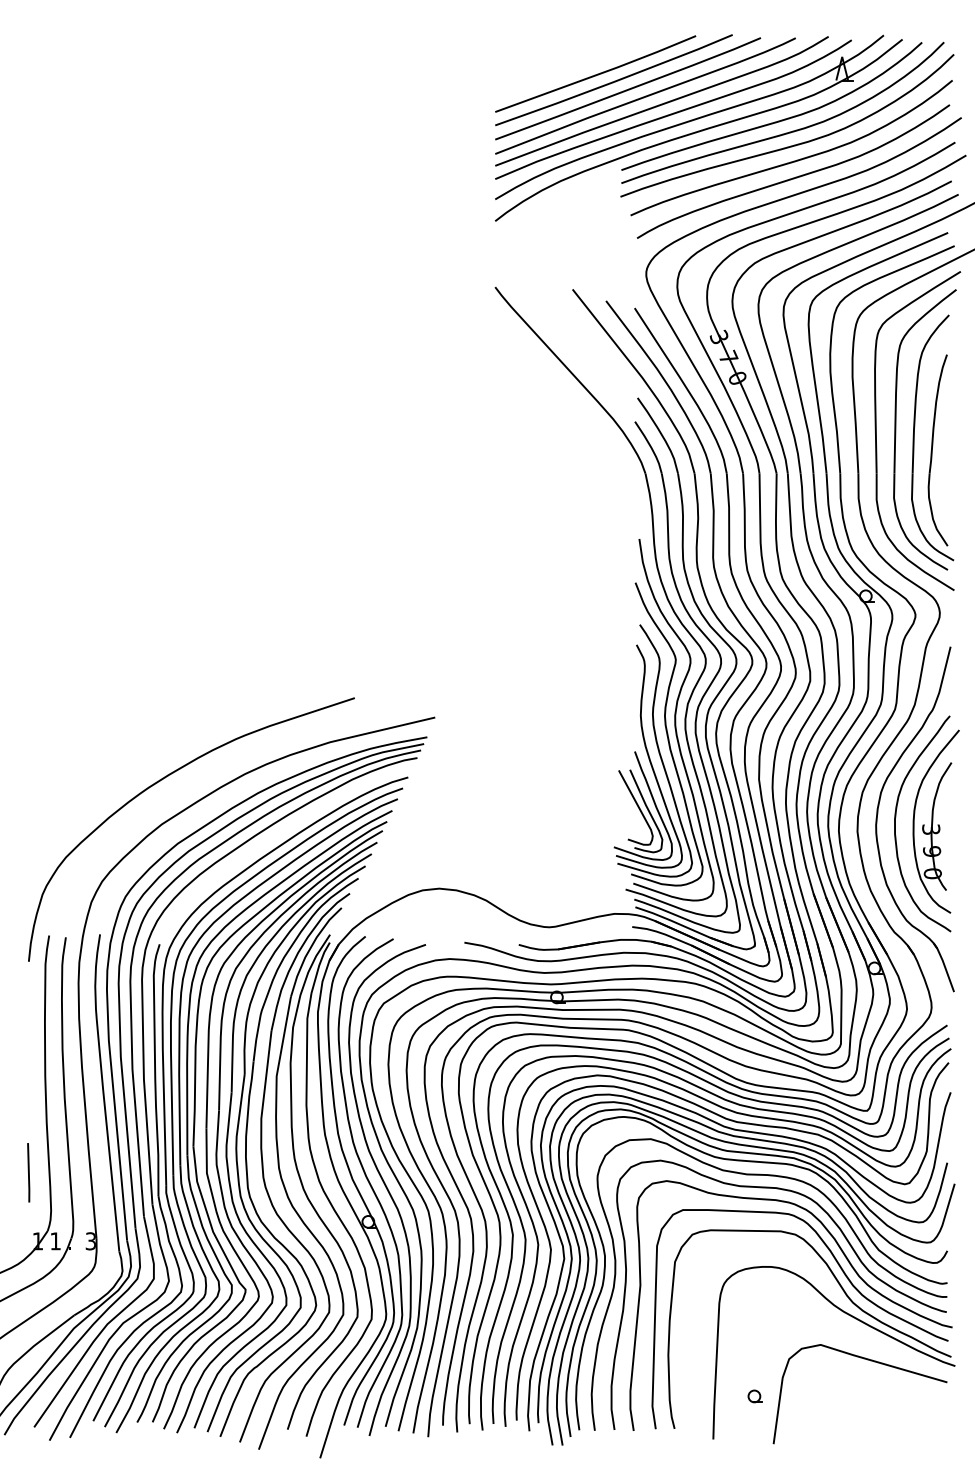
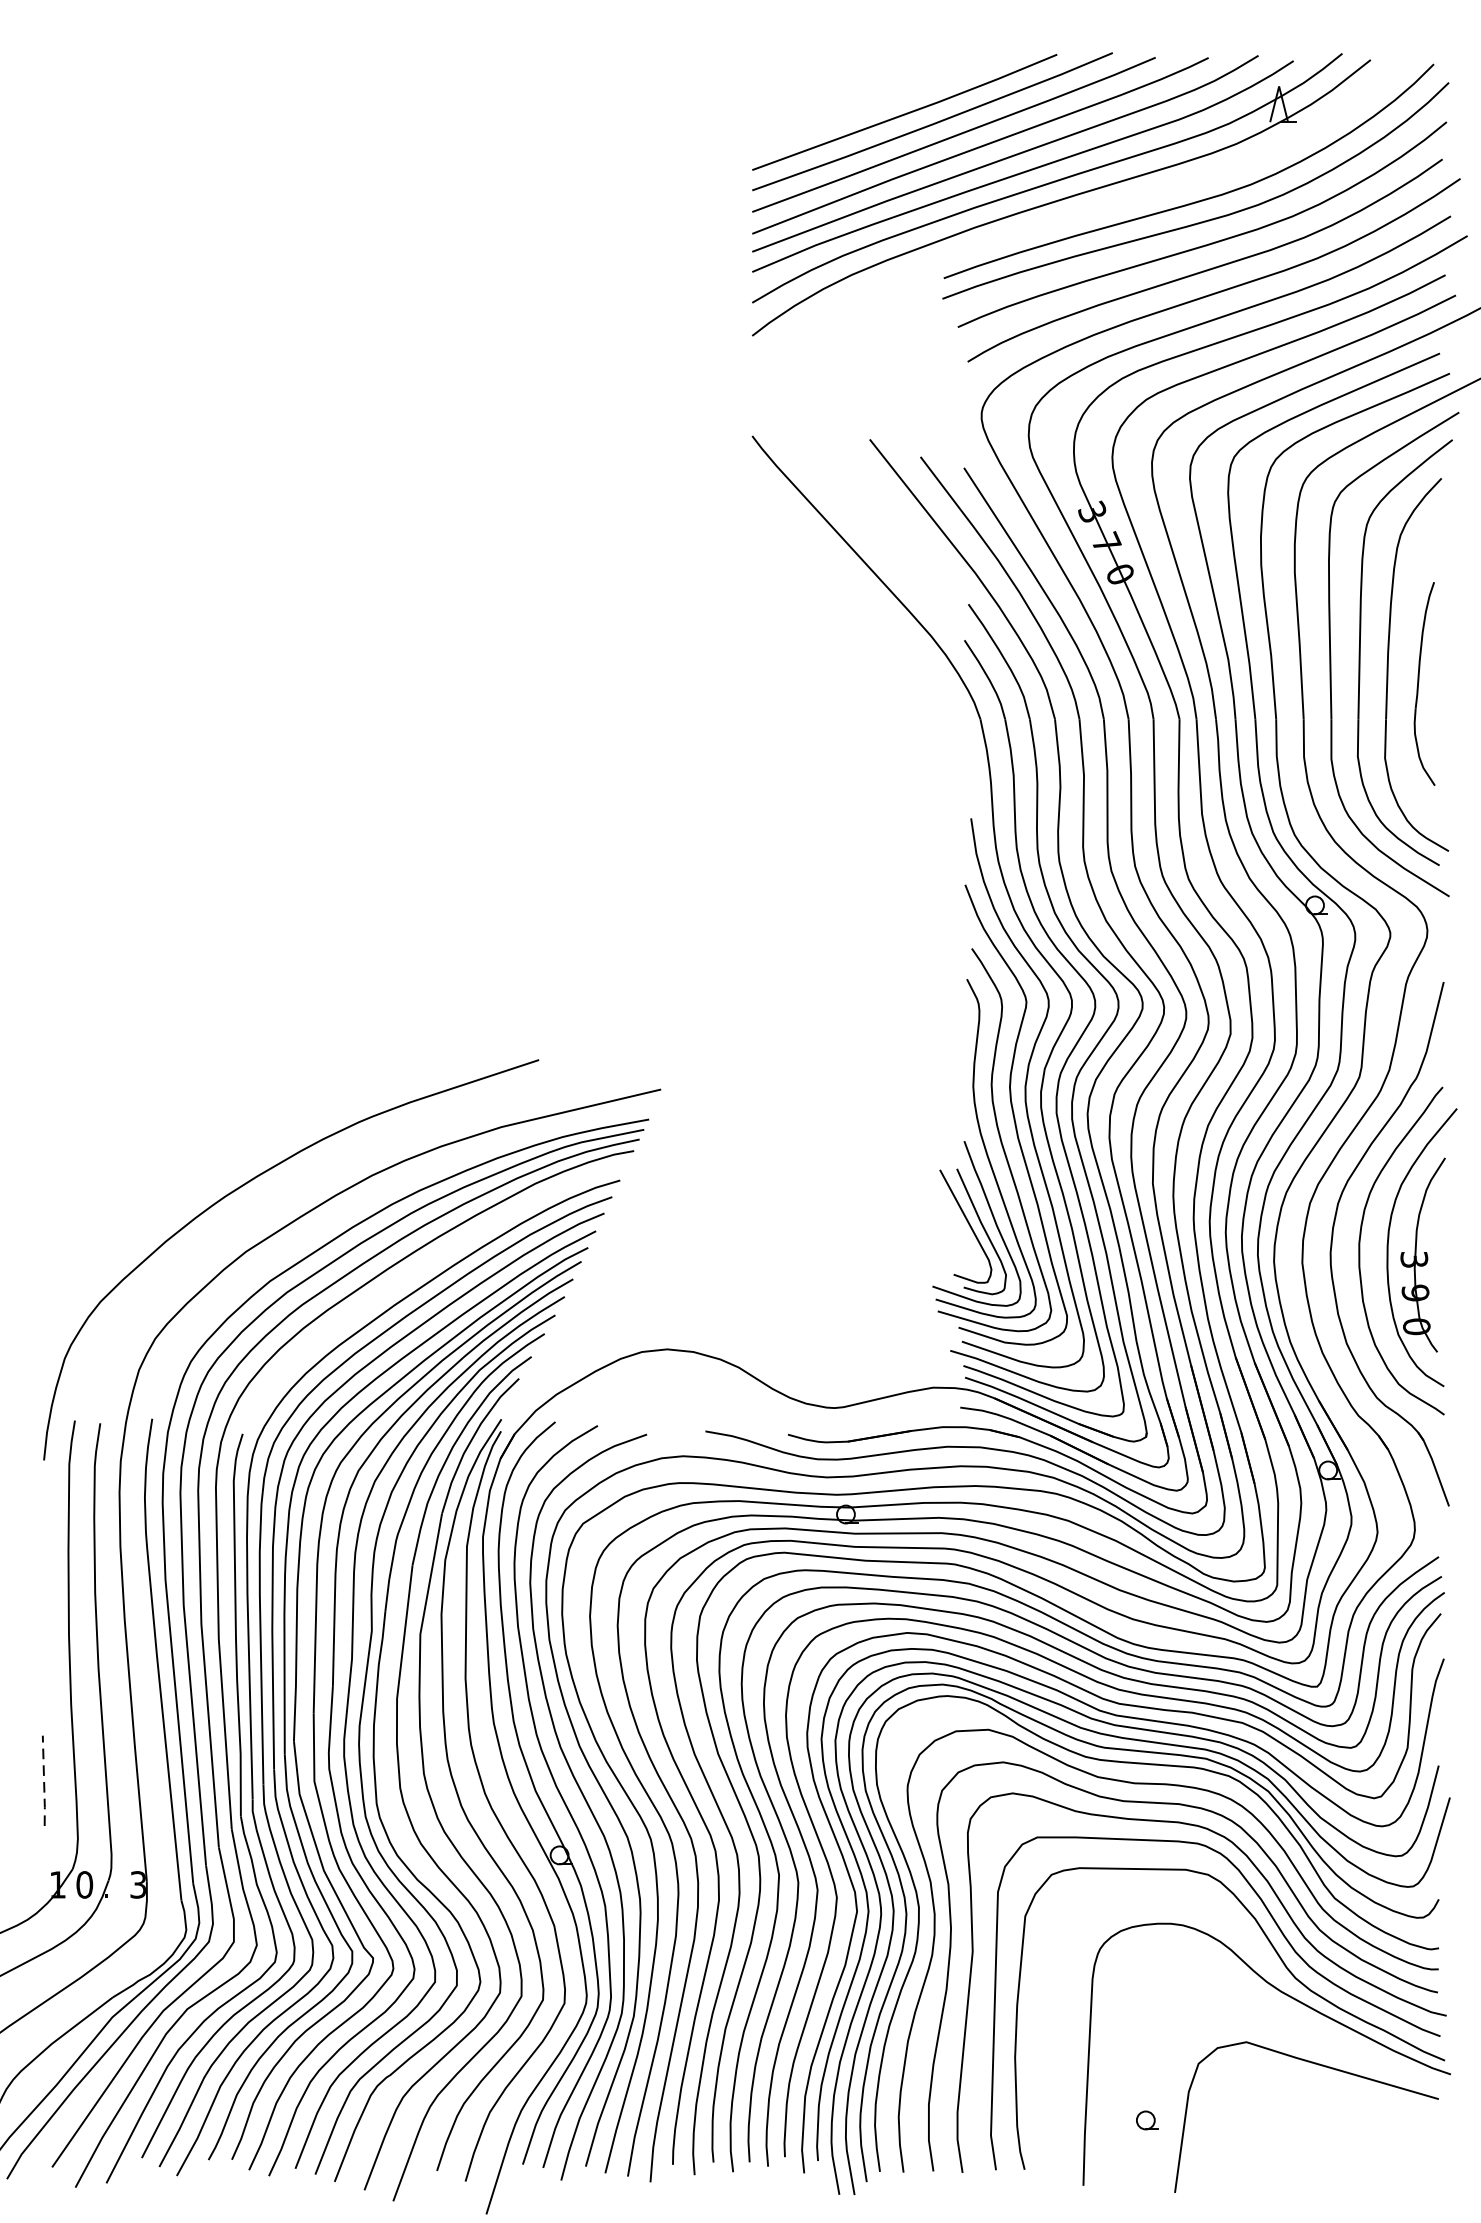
curve: (774, 121) -> (1176, 184), removed
part: (937, 450) -> (1423, 684), size x0.7
line: (28, 1173) -> (43, 1781), solid -> dashed
text: (55, 1241) -> (84, 1885), 1 -> 0

